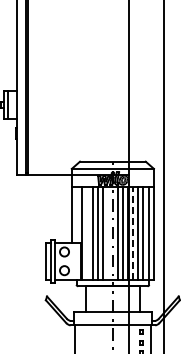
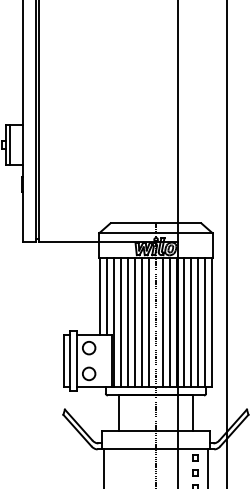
line: (77, 214) -> (107, 296), added
line: (87, 233) -> (120, 322), added
line: (107, 233) -> (148, 322), added
line: (133, 233) -> (184, 322), dashed -> solid

